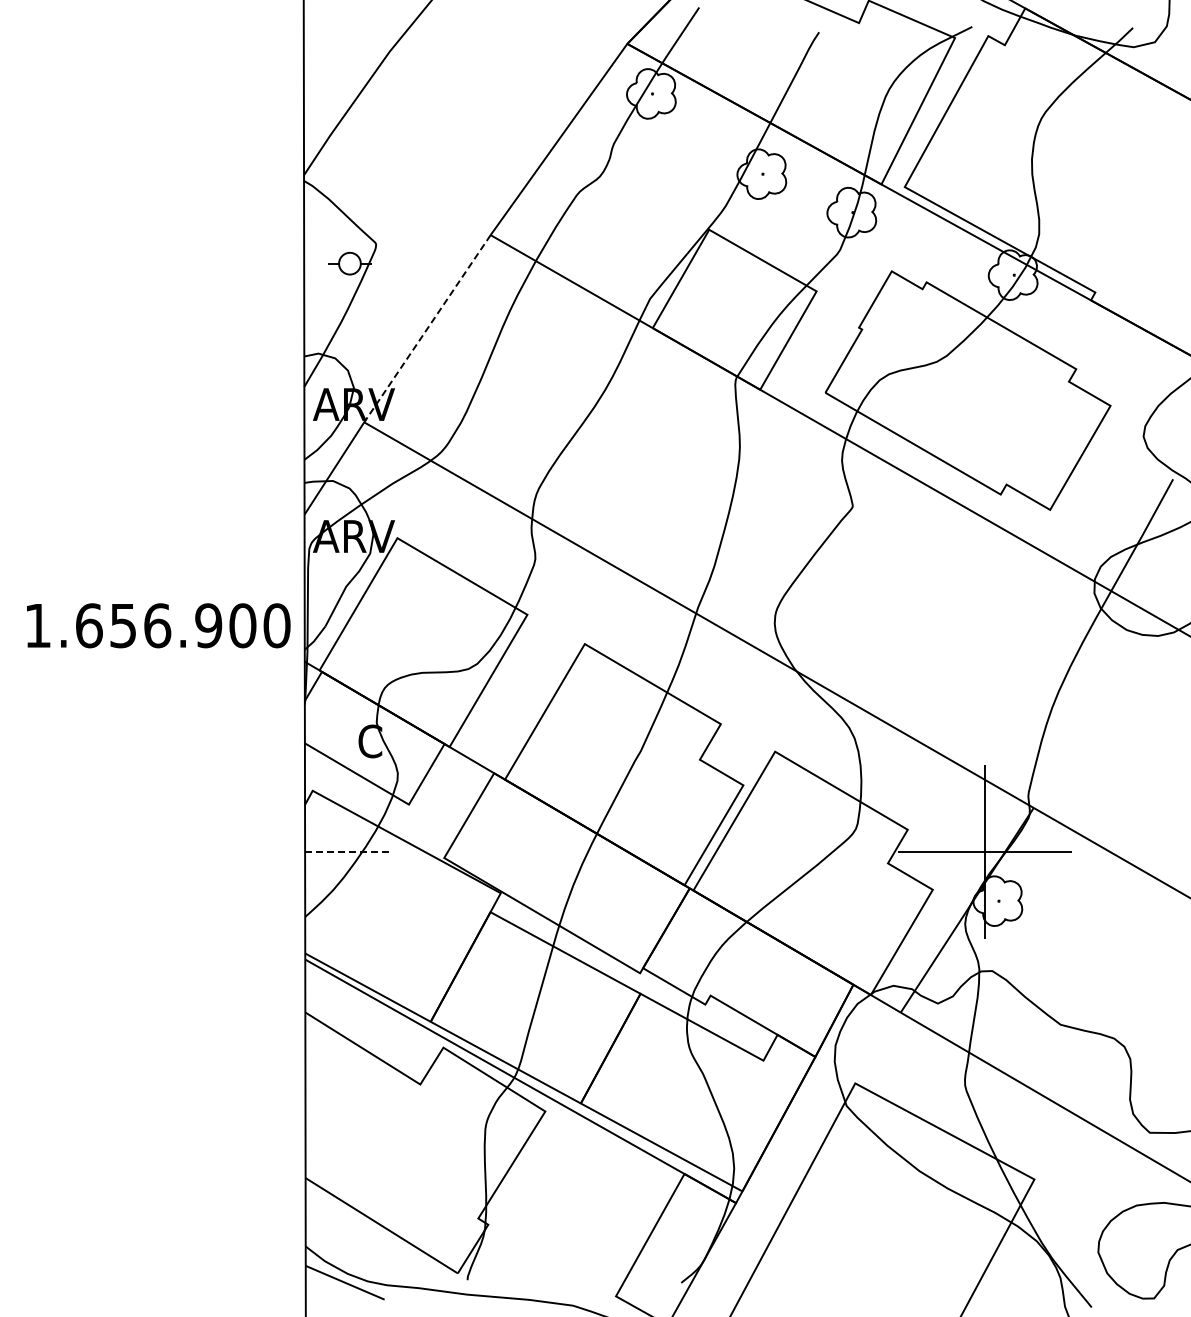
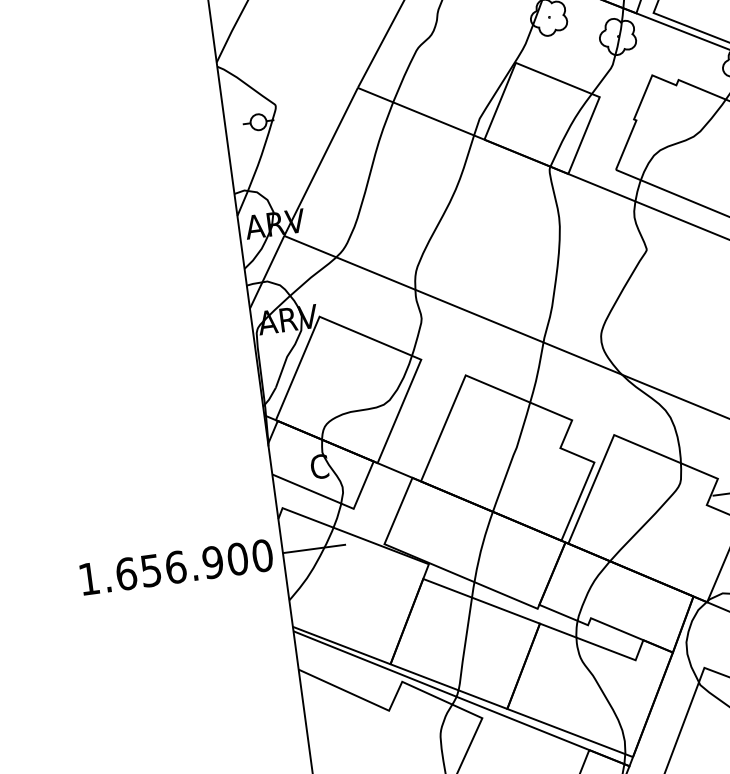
line: (427, 328) -> (321, 161), dashed -> solid
text: (158, 625) -> (176, 567), moved
line: (348, 851) -> (314, 548), dashed -> solid

